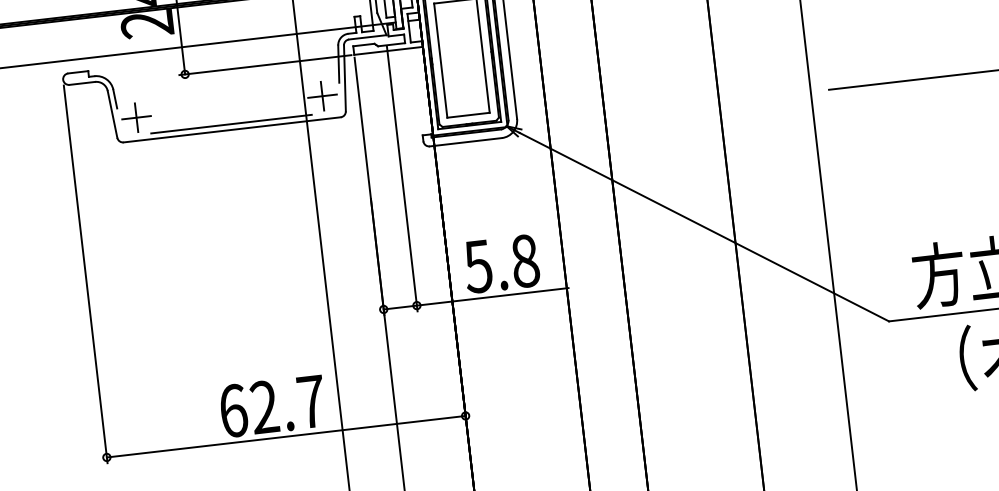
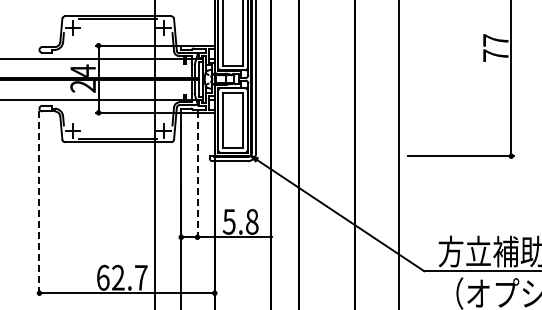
line: (402, 179) -> (197, 175), solid -> dashed
line: (85, 275) -> (39, 204), solid -> dashed

